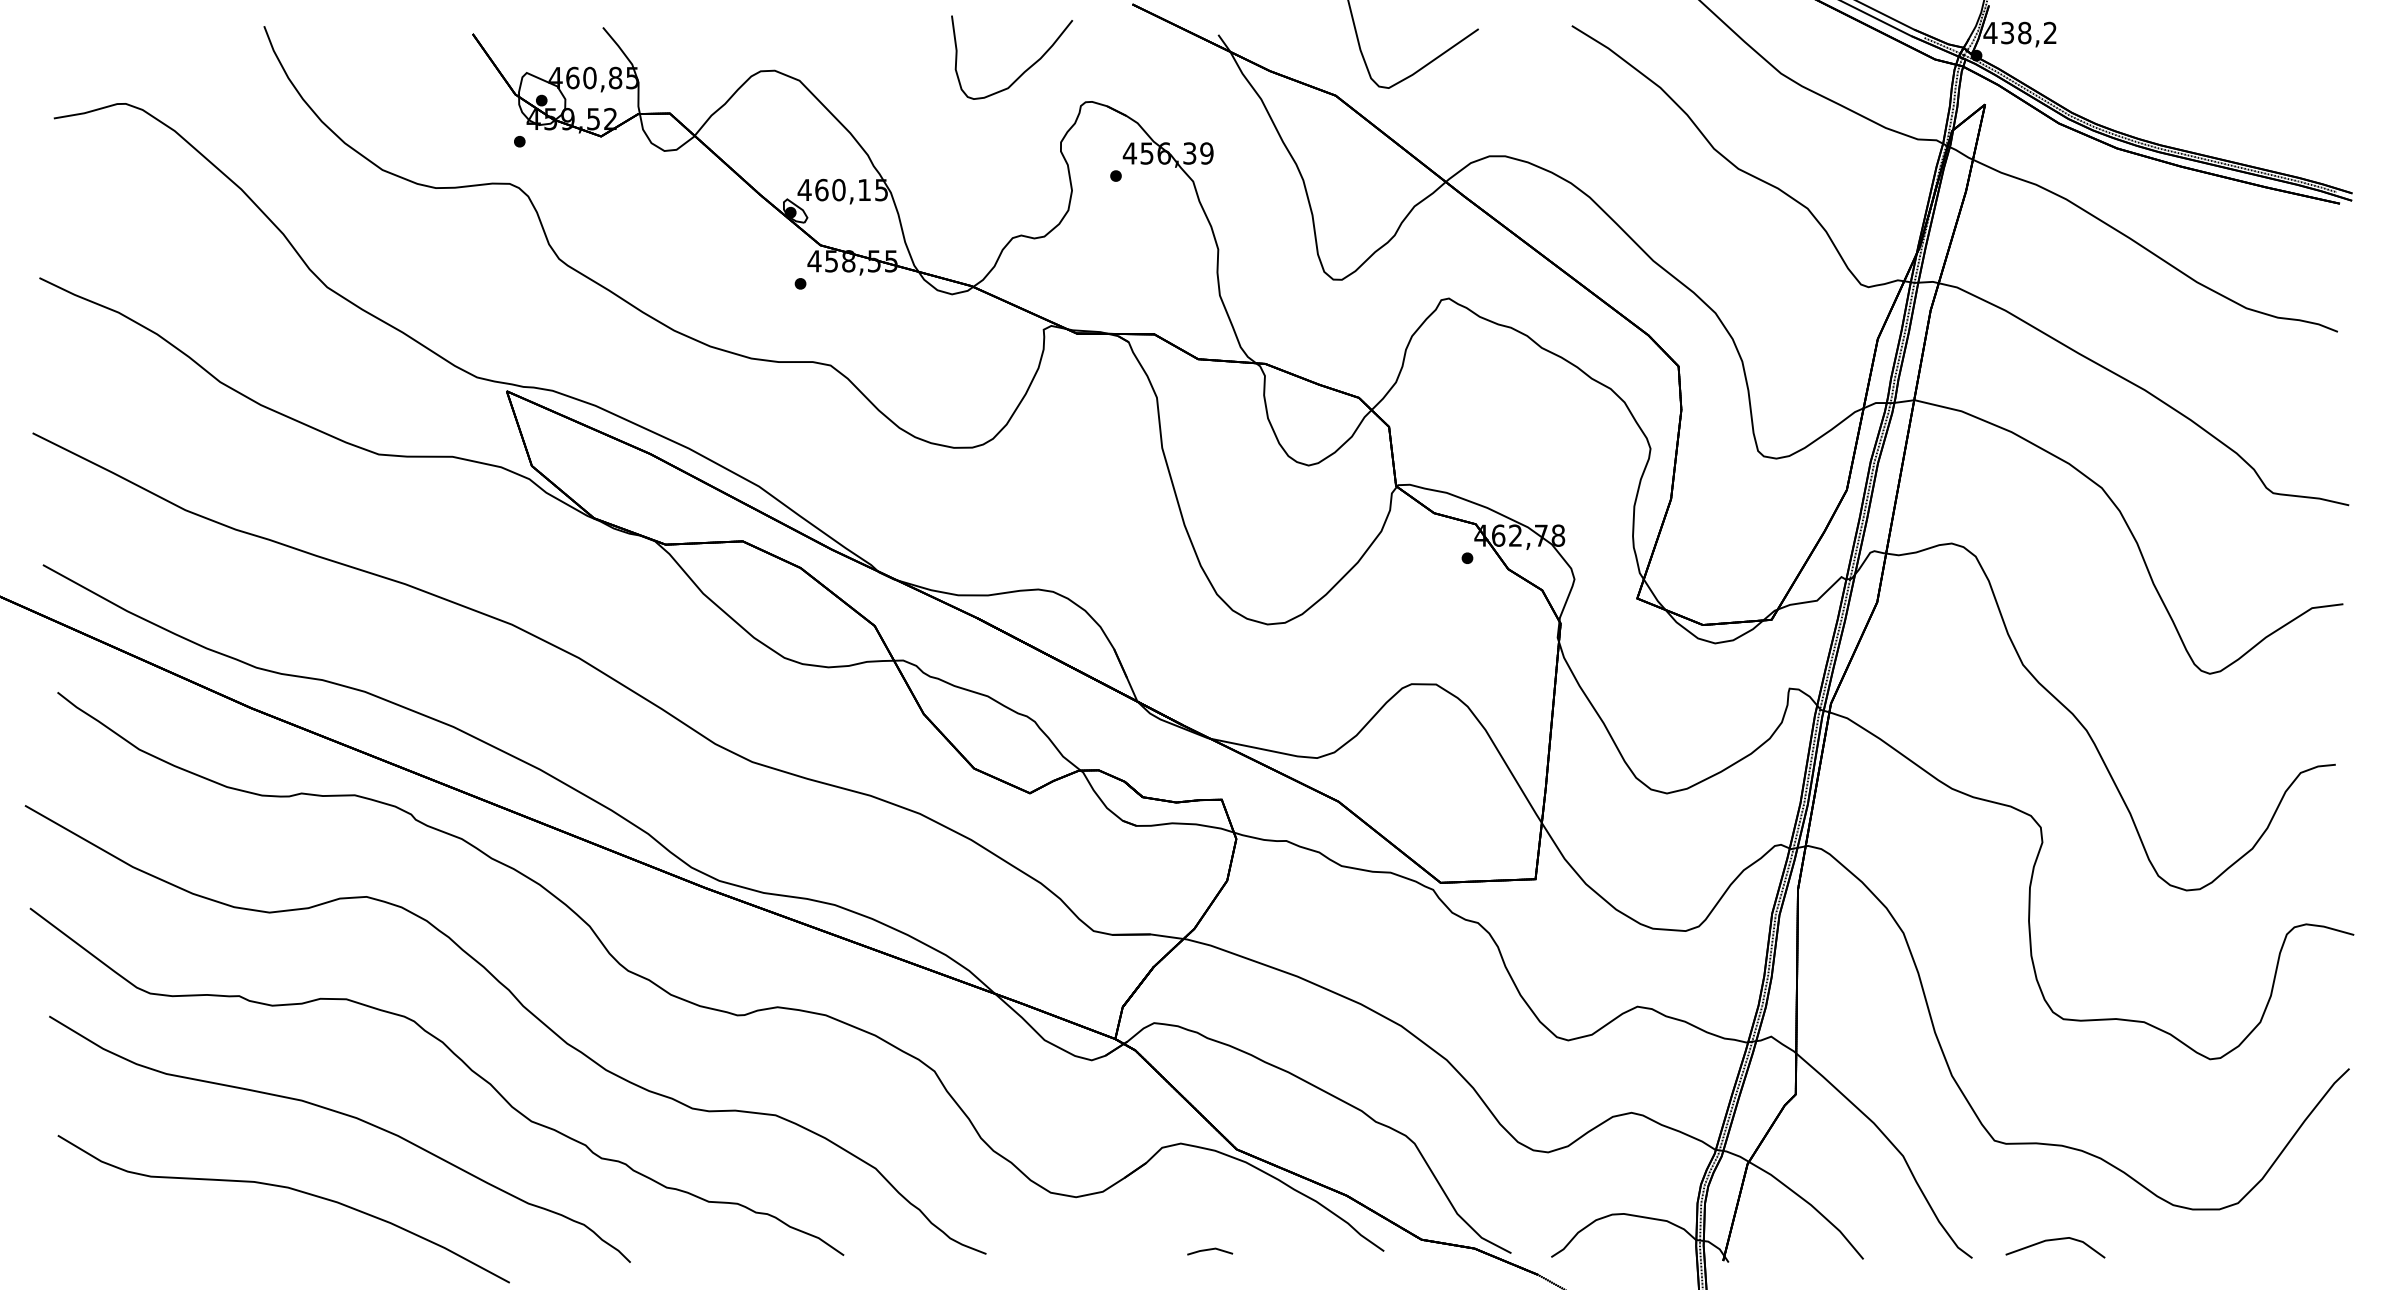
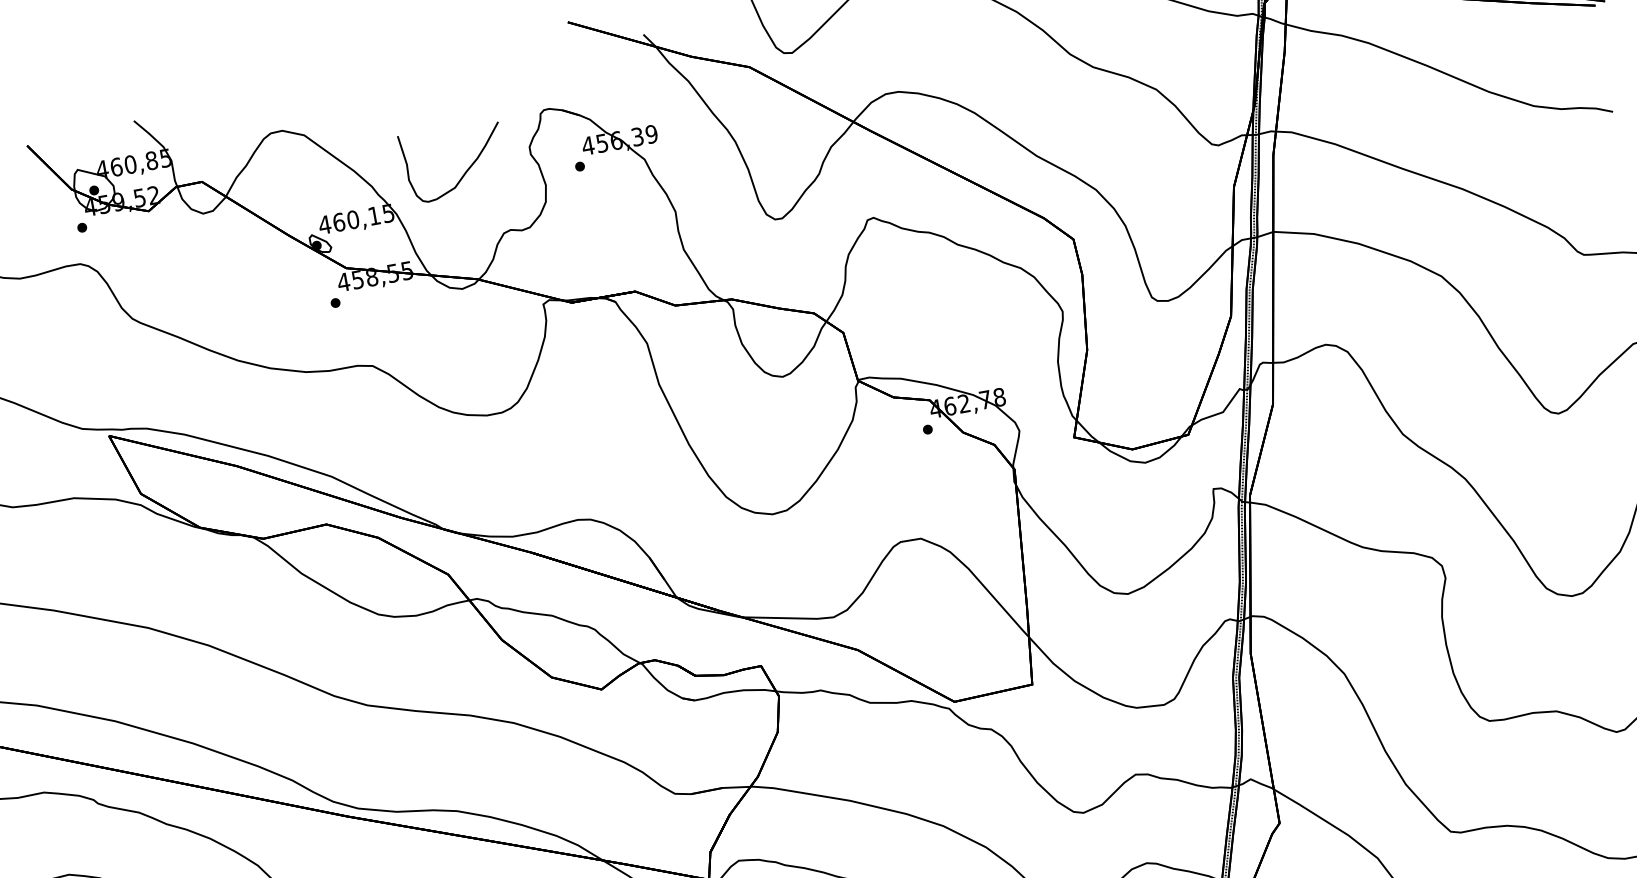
part: (1024, 70) -> (465, 170), moved

